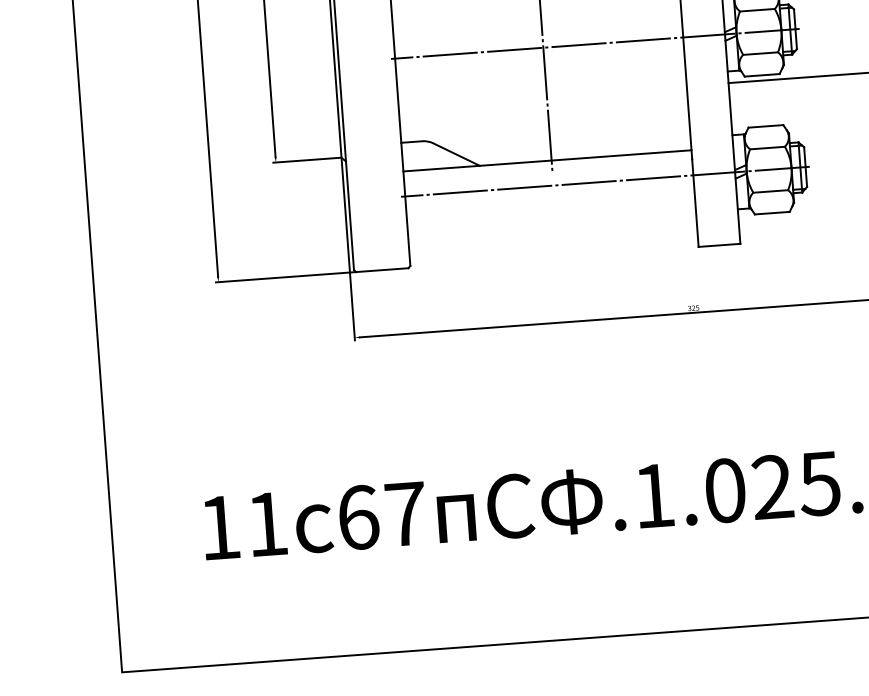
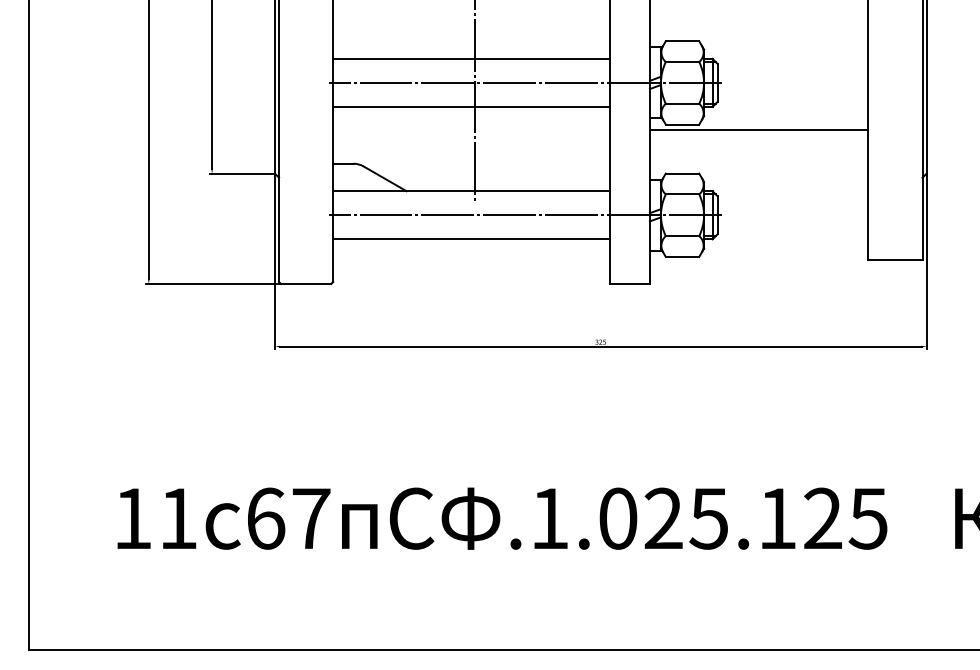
line: (537, 22) -> (471, 58), added
line: (541, 72) -> (471, 106), added
line: (551, 211) -> (471, 239), added

